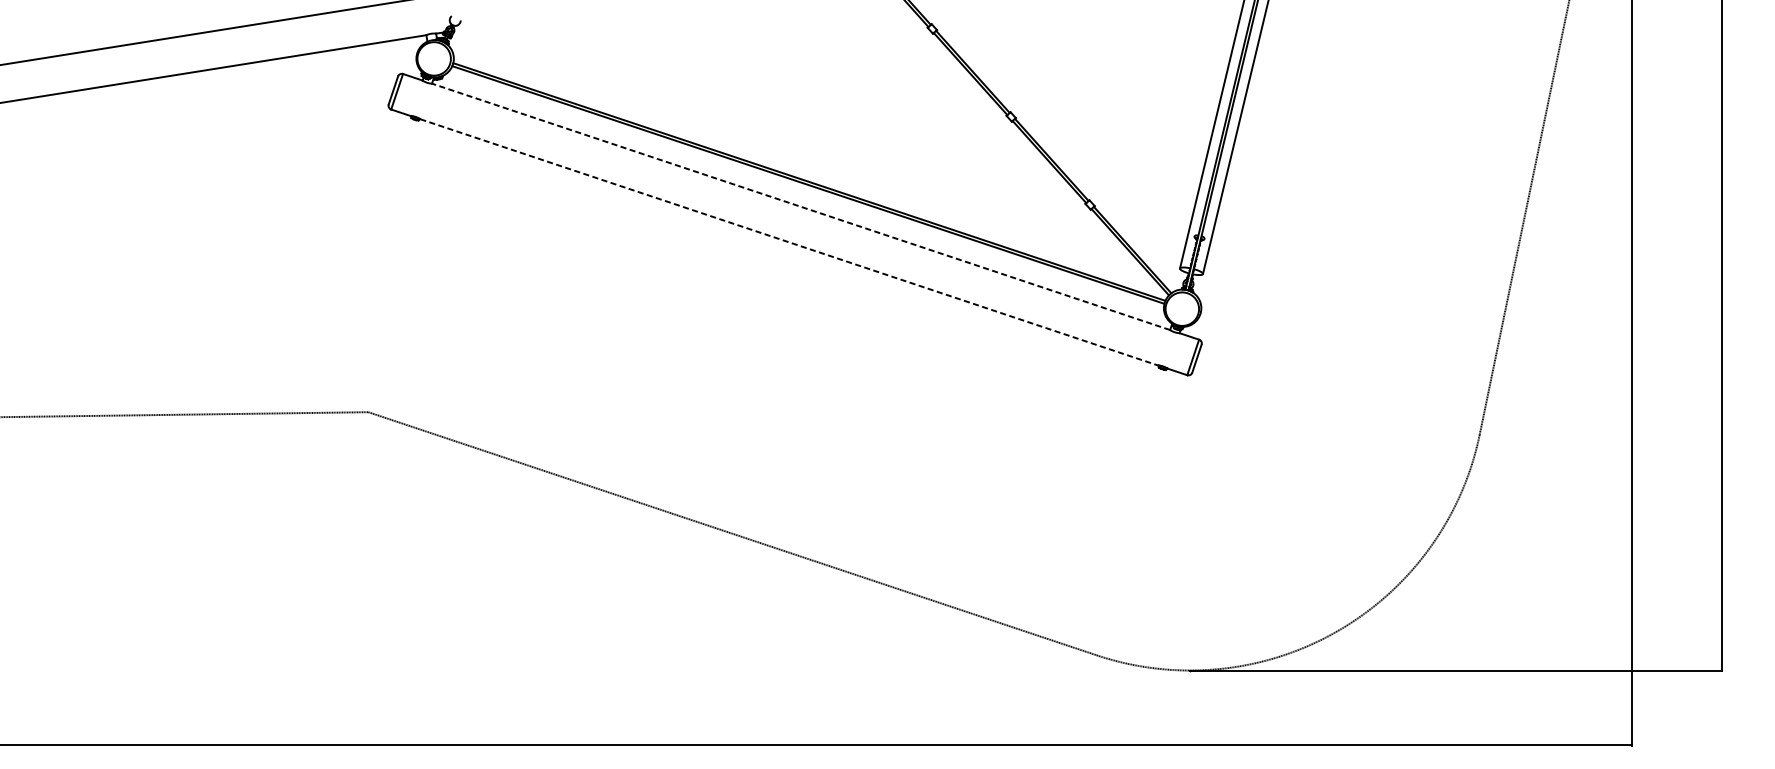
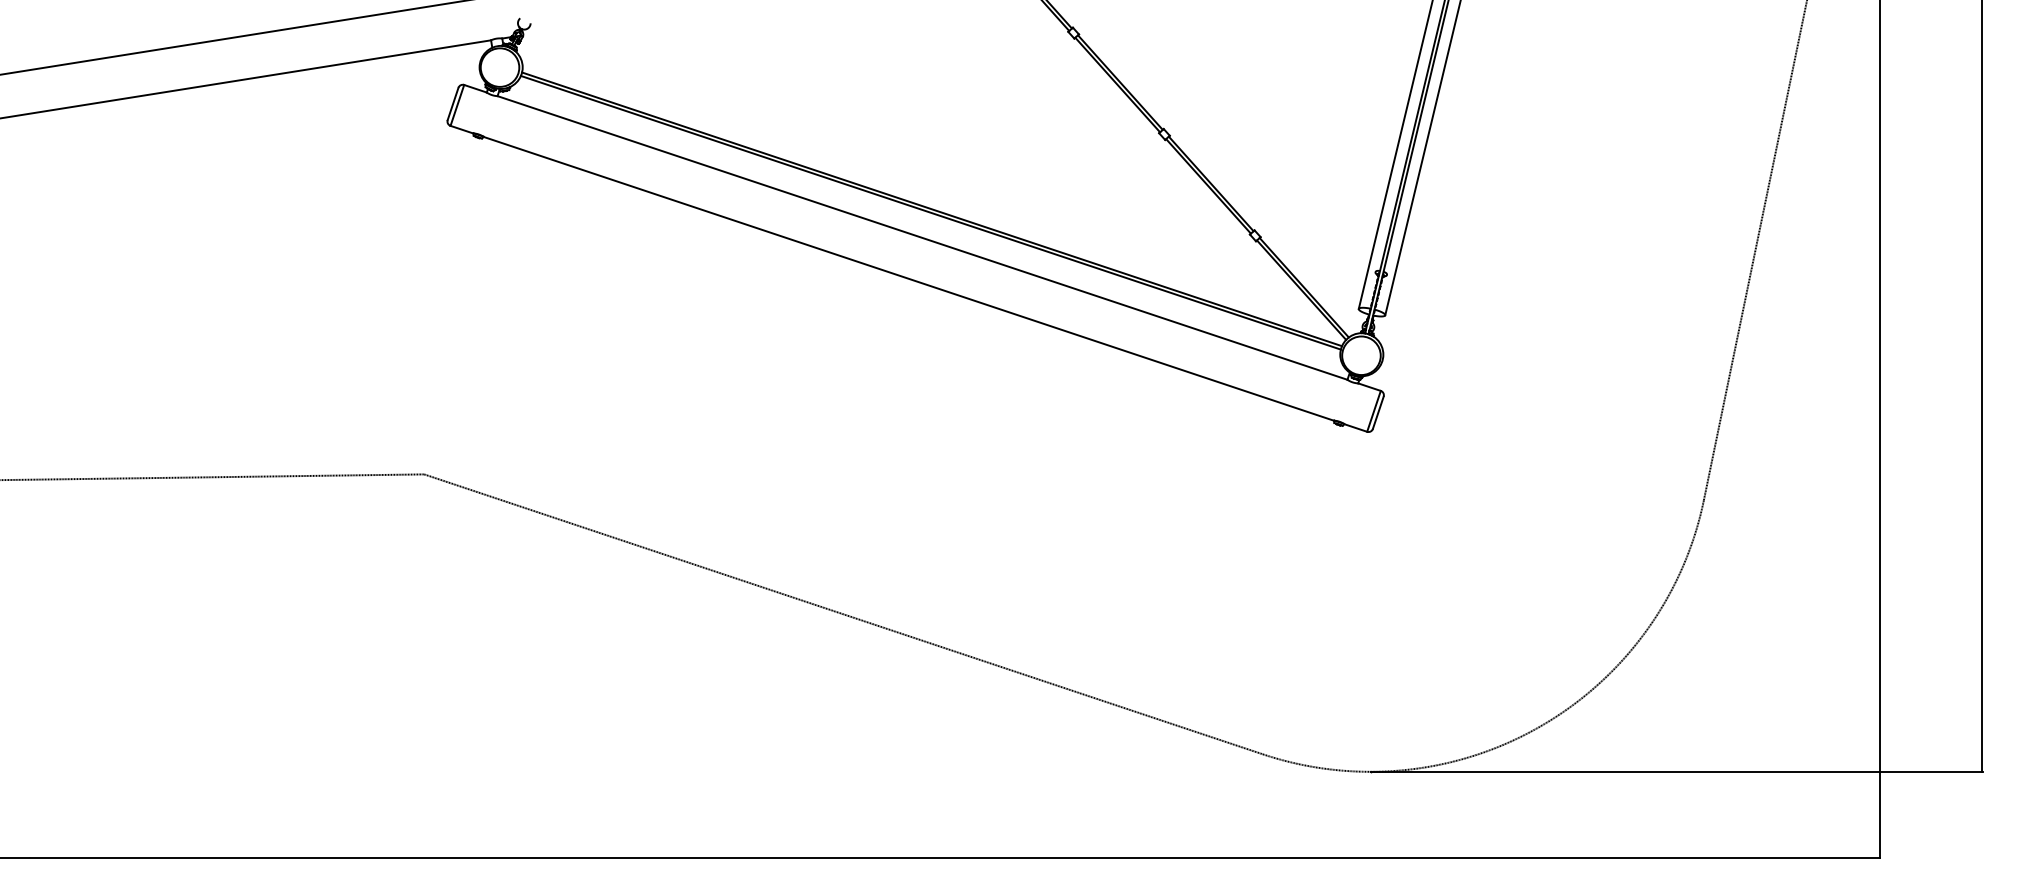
line: (801, 206) -> (922, 237), dashed -> solid
line: (788, 242) -> (908, 278), dashed -> solid

